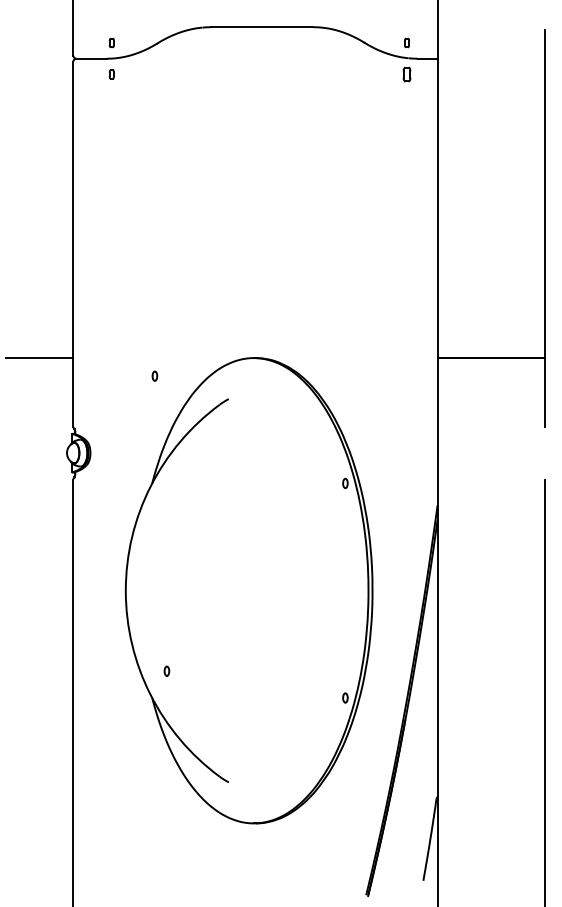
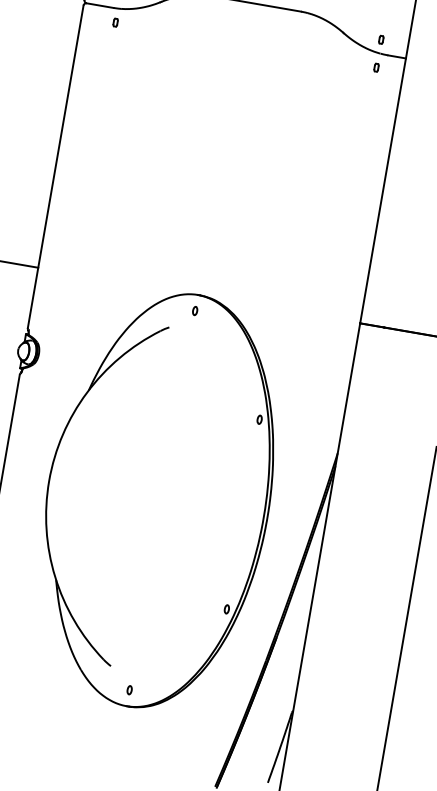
part: (406, 74) -> (376, 67), size x0.62
part: (154, 375) -> (194, 310), moved
part: (166, 670) -> (129, 689), moved

